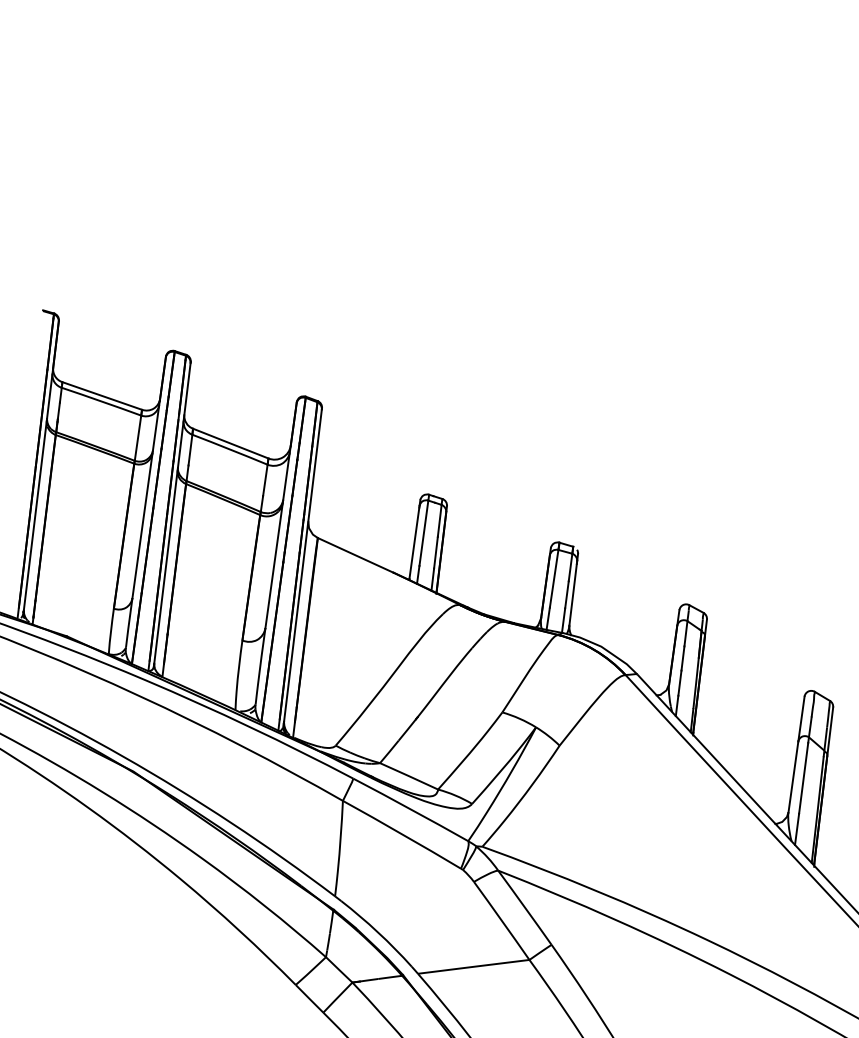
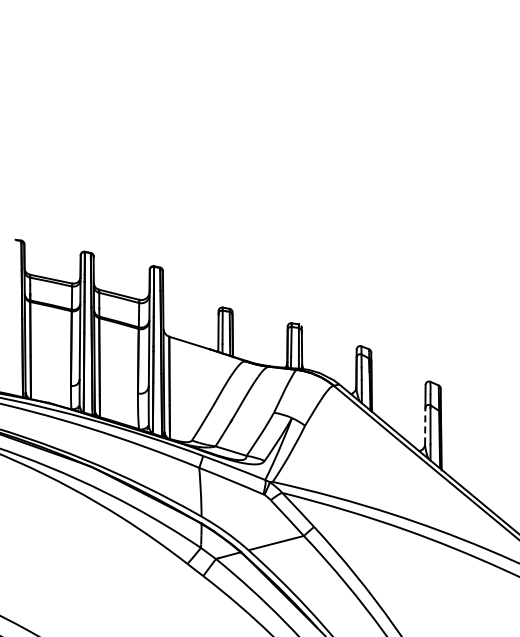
line: (794, 775) -> (425, 425), solid -> dashed

